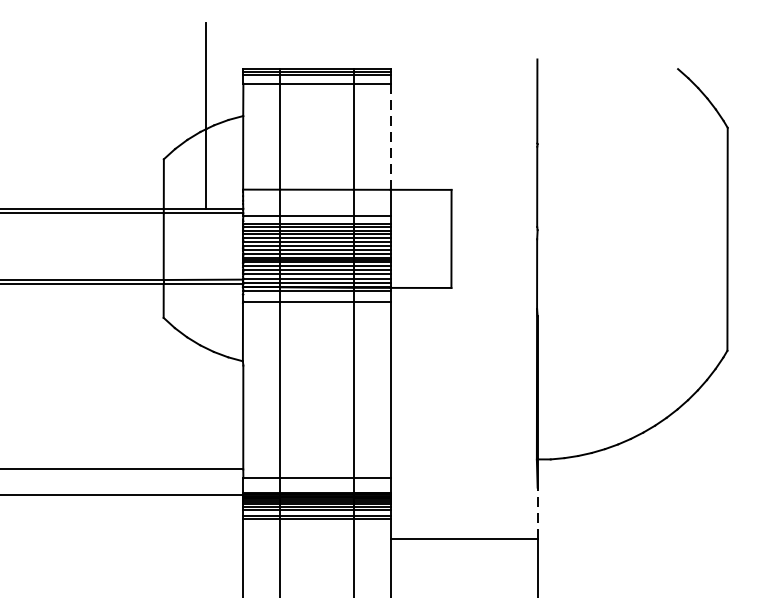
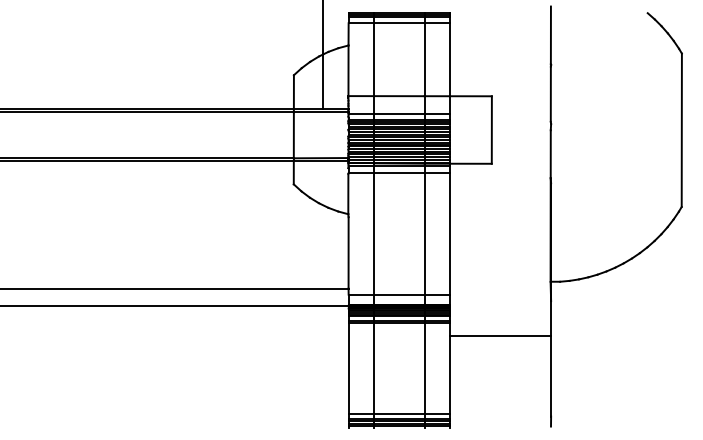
line: (389, 136) -> (449, 59), dashed -> solid
line: (538, 512) -> (551, 318), dashed -> solid

